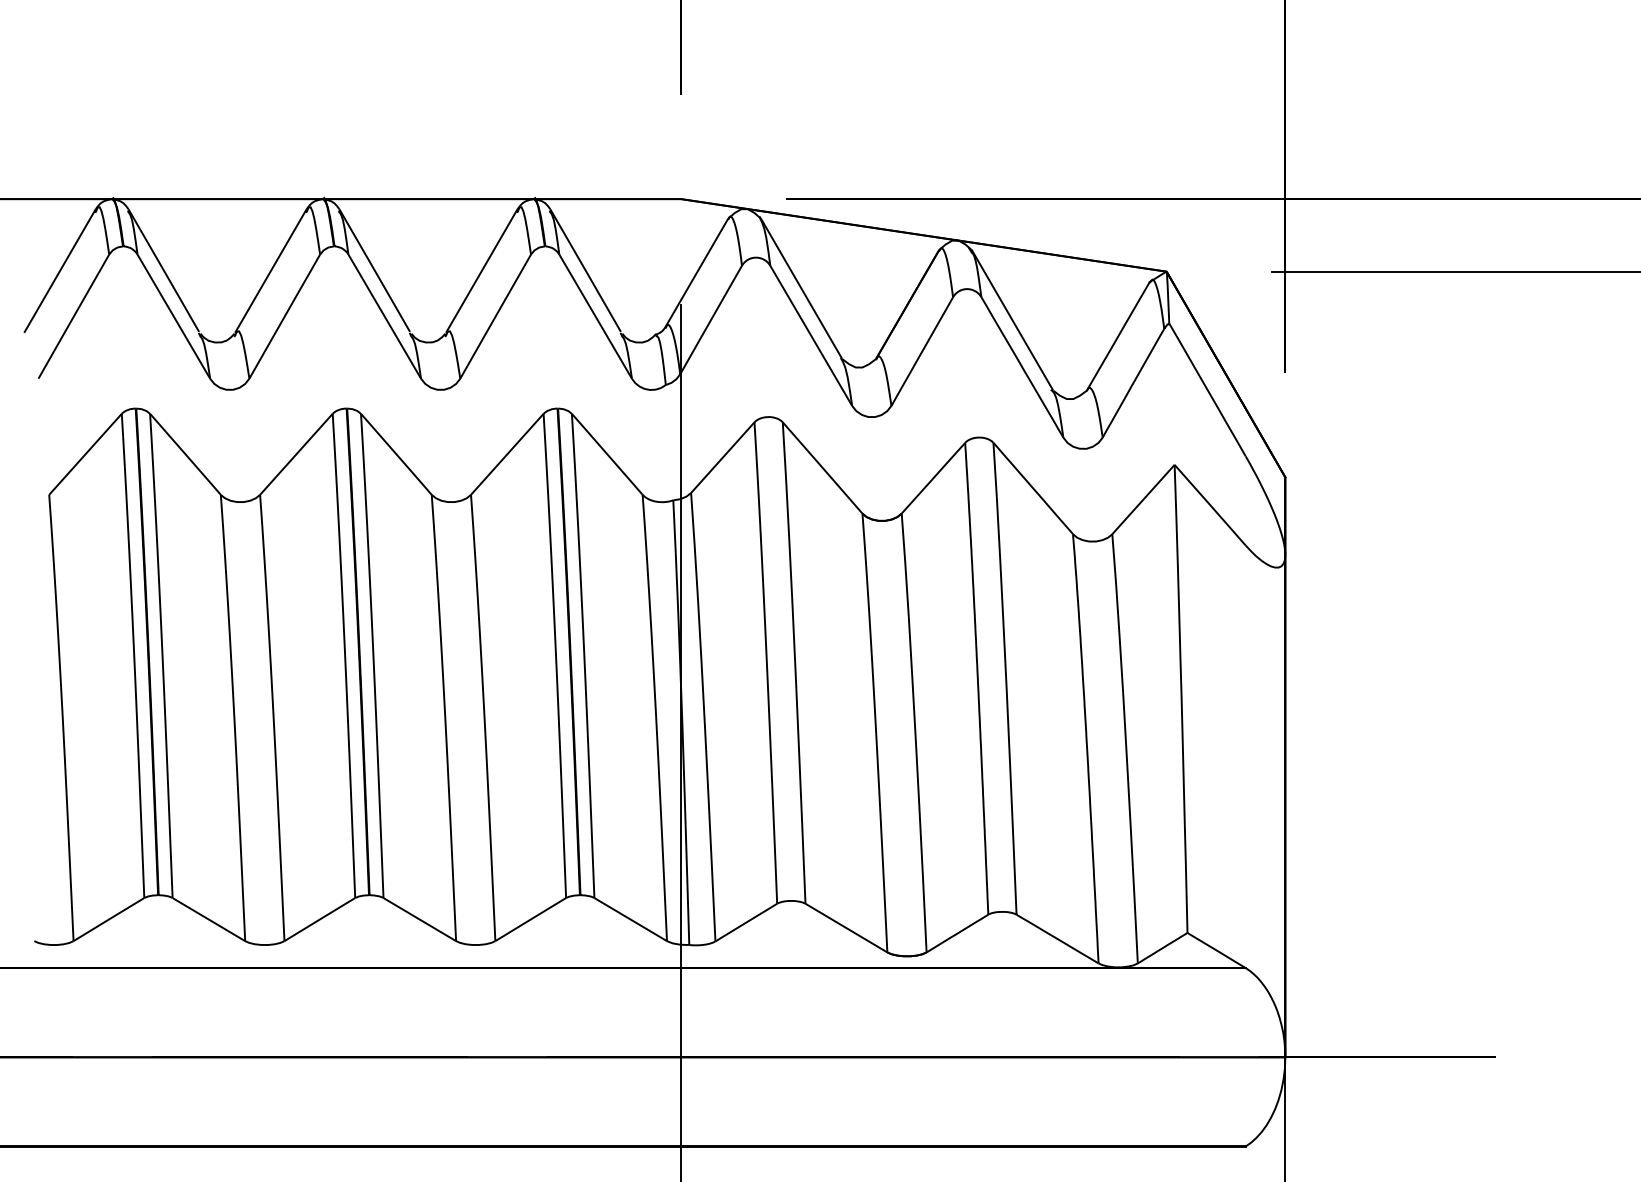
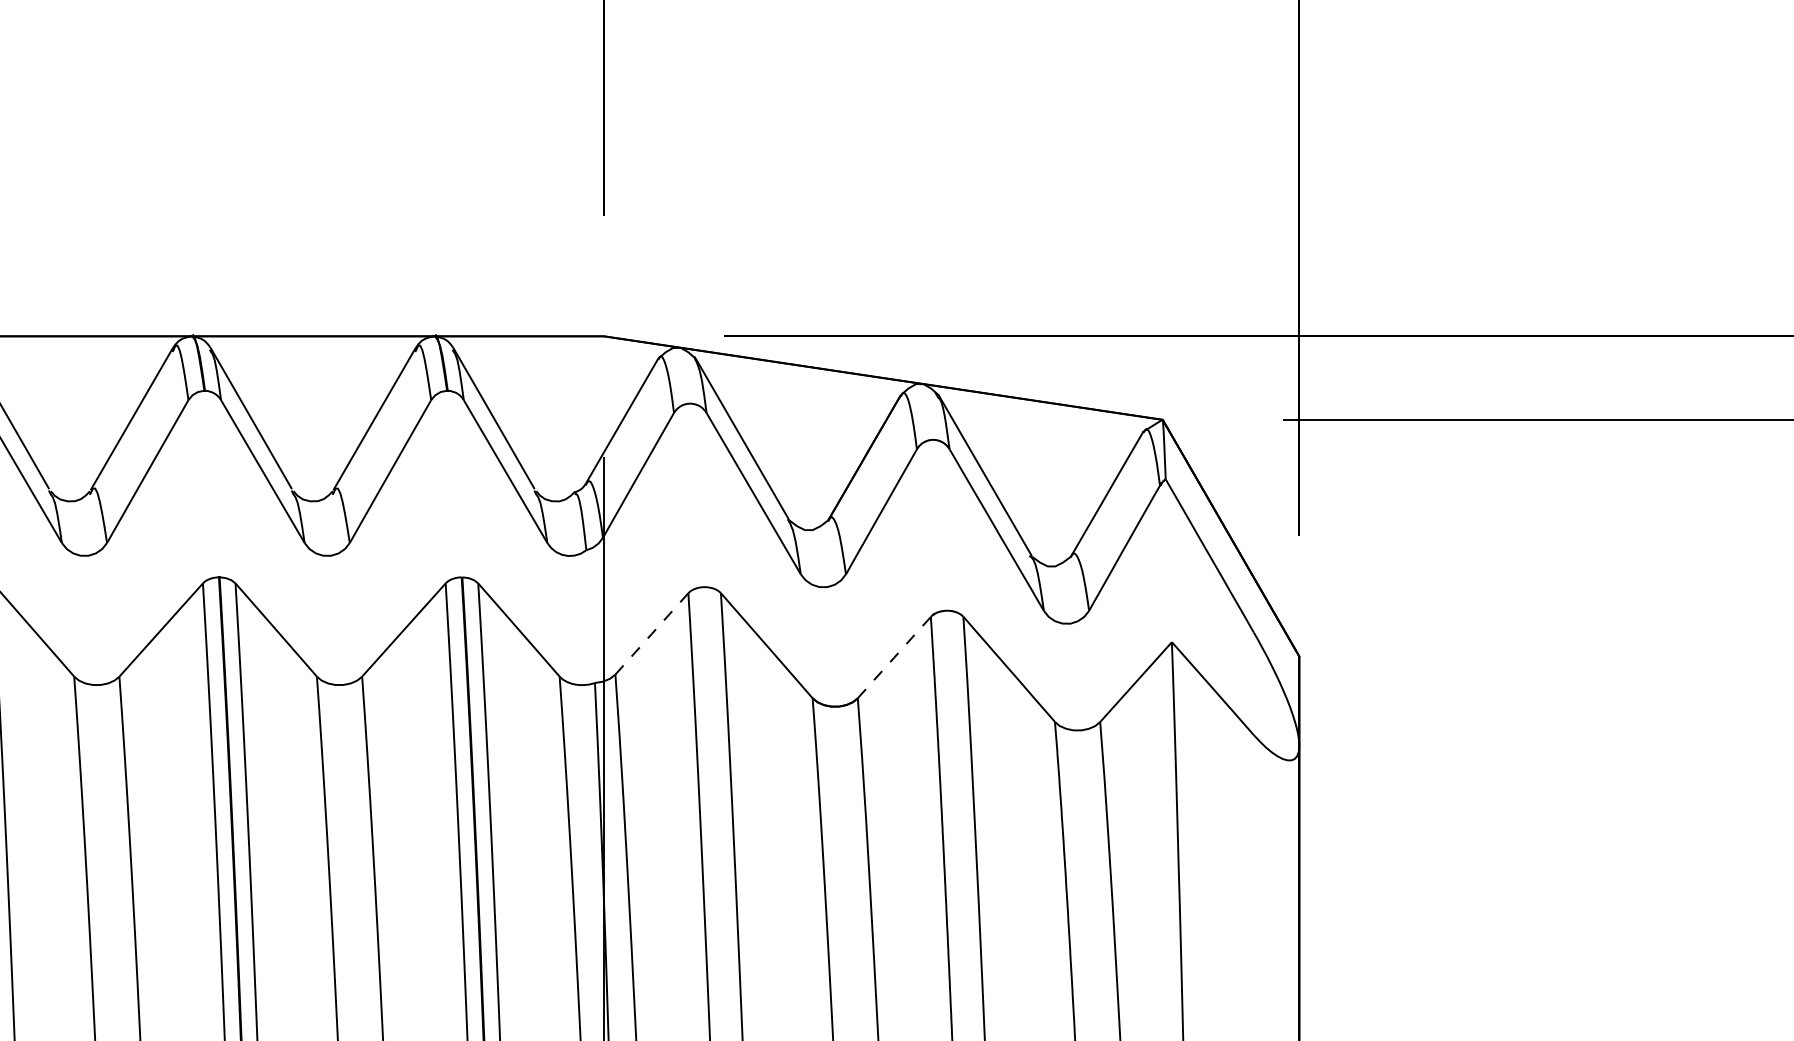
line: (722, 457) -> (651, 633), solid -> dashed
line: (933, 478) -> (894, 657), solid -> dashed

